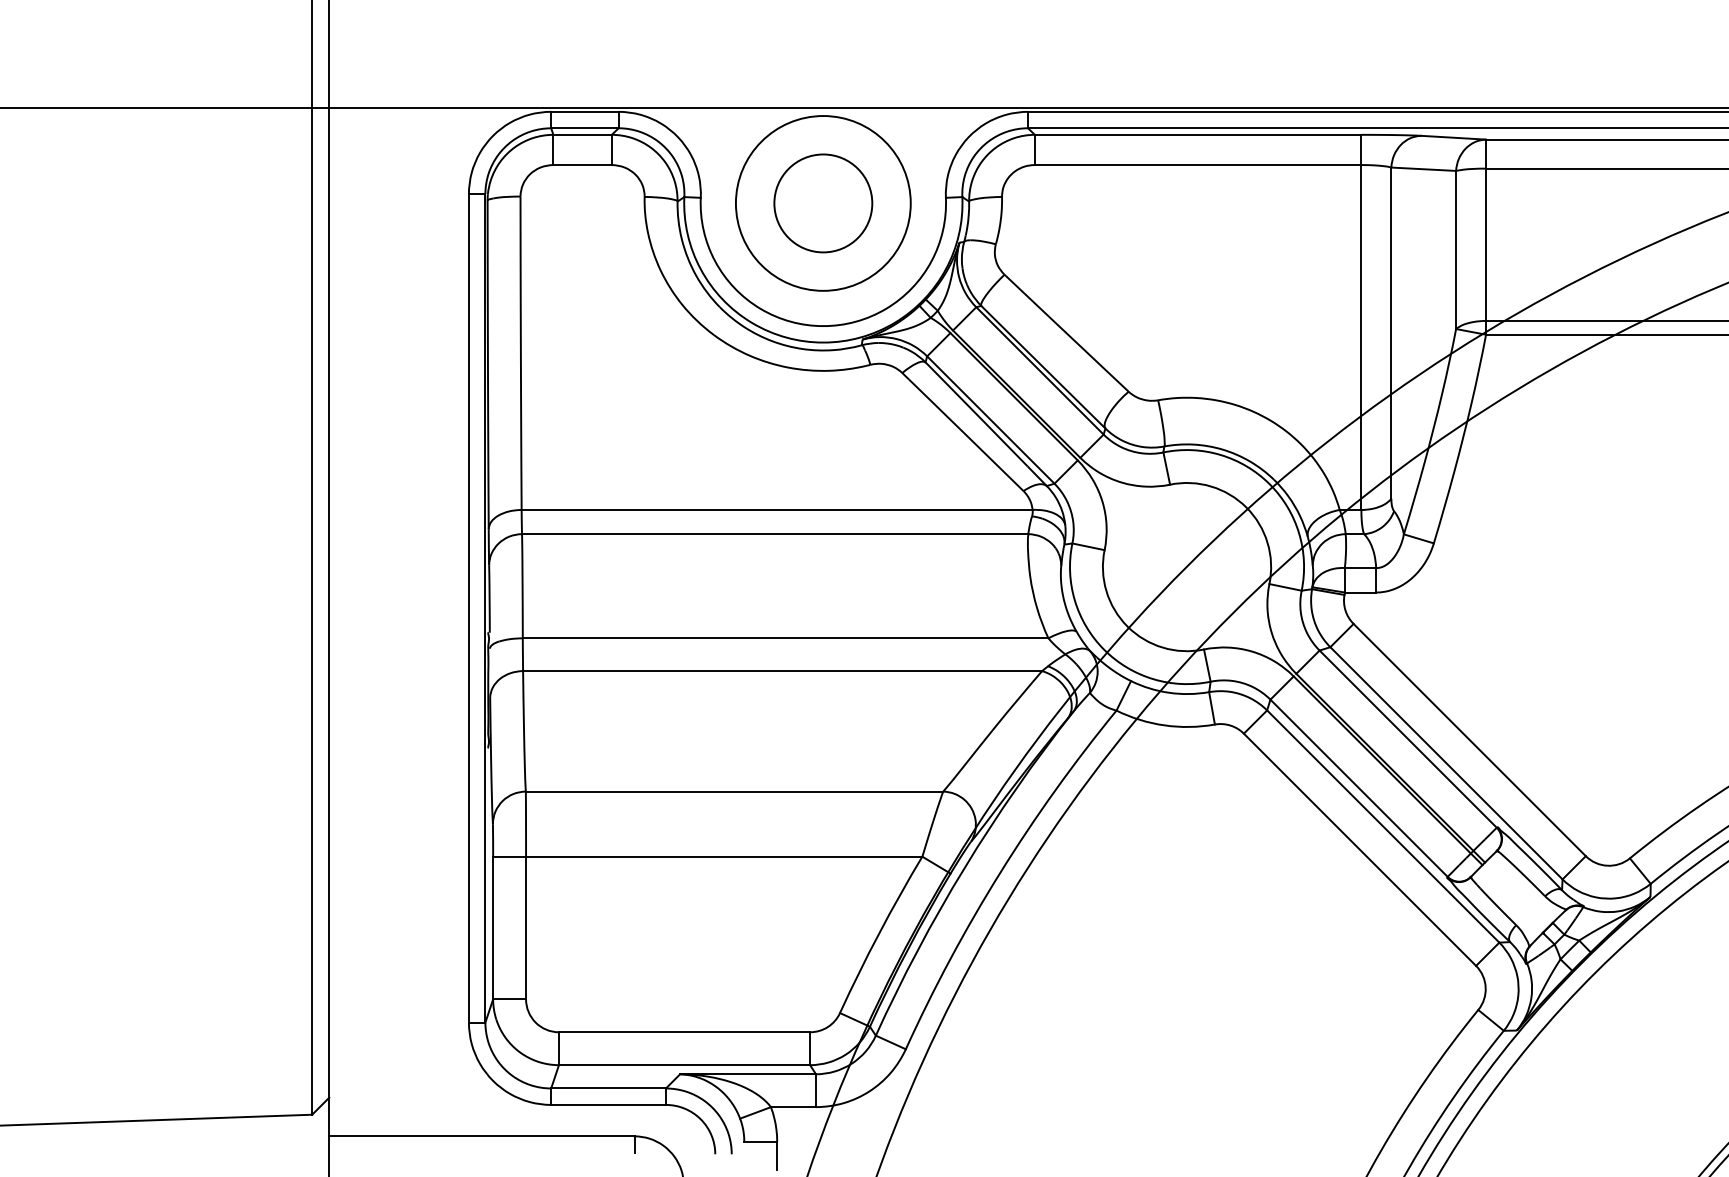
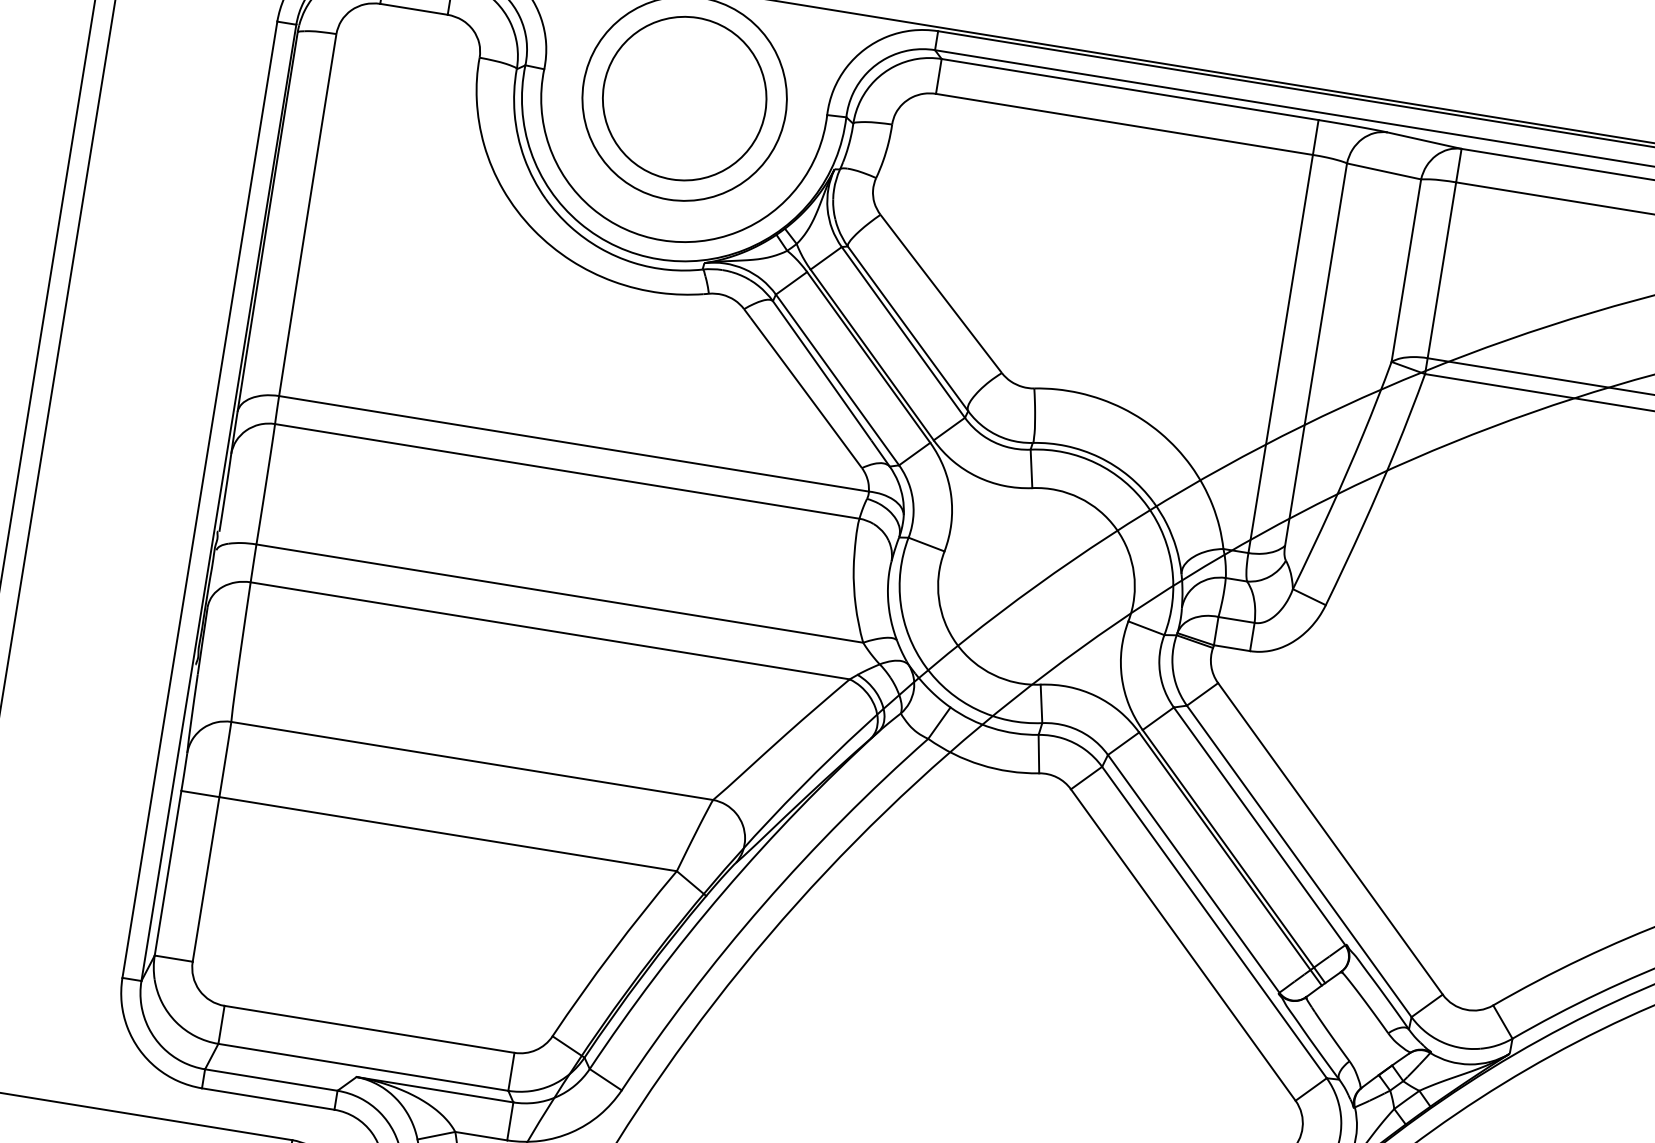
circle: (823, 203) -> (684, 98), size x1.43

